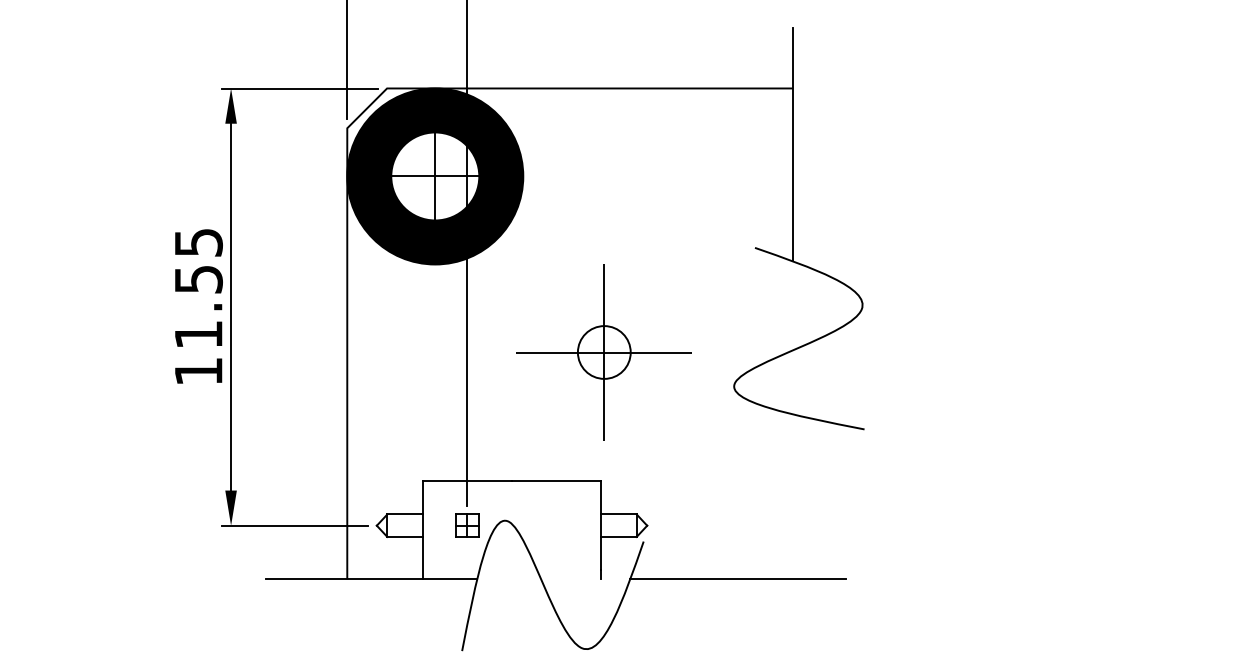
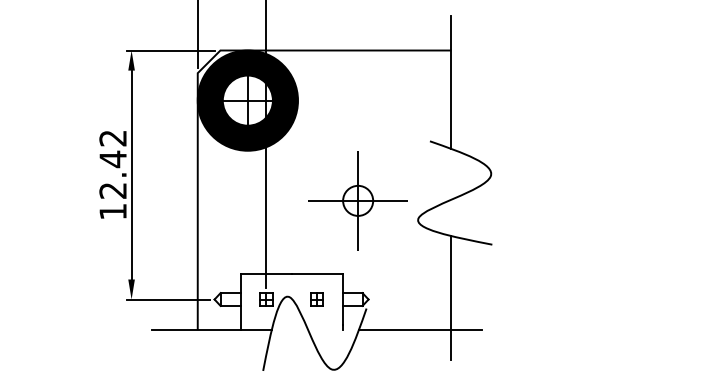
text: (197, 288) -> (112, 164), 11.55 -> 12.42
part: (603, 351) -> (357, 200), moved
line: (792, 523) -> (451, 298), added
part: (555, 525) -> (316, 299), added

